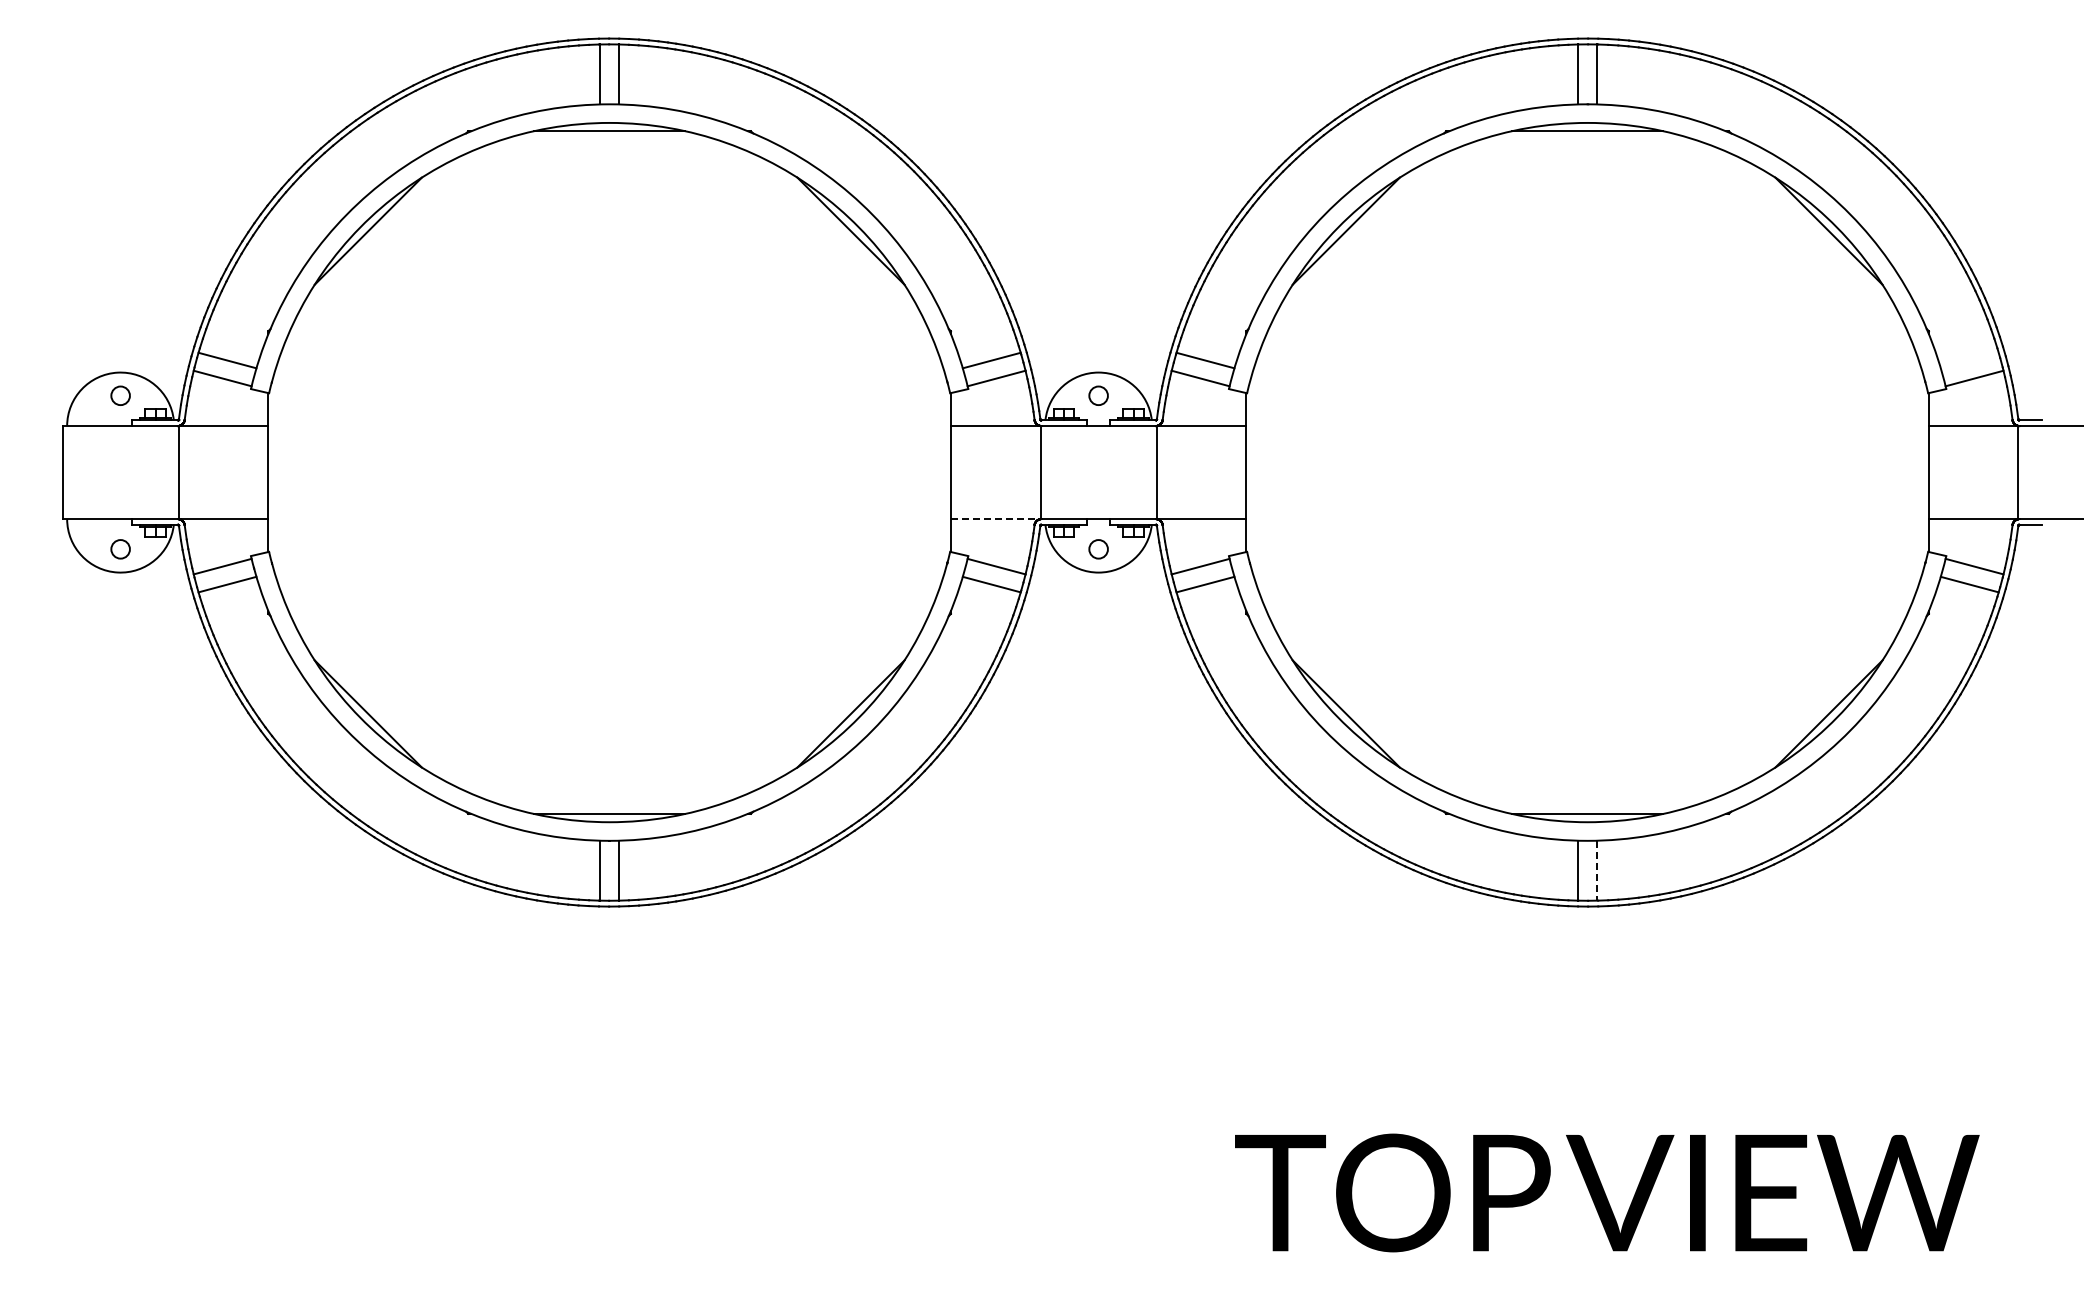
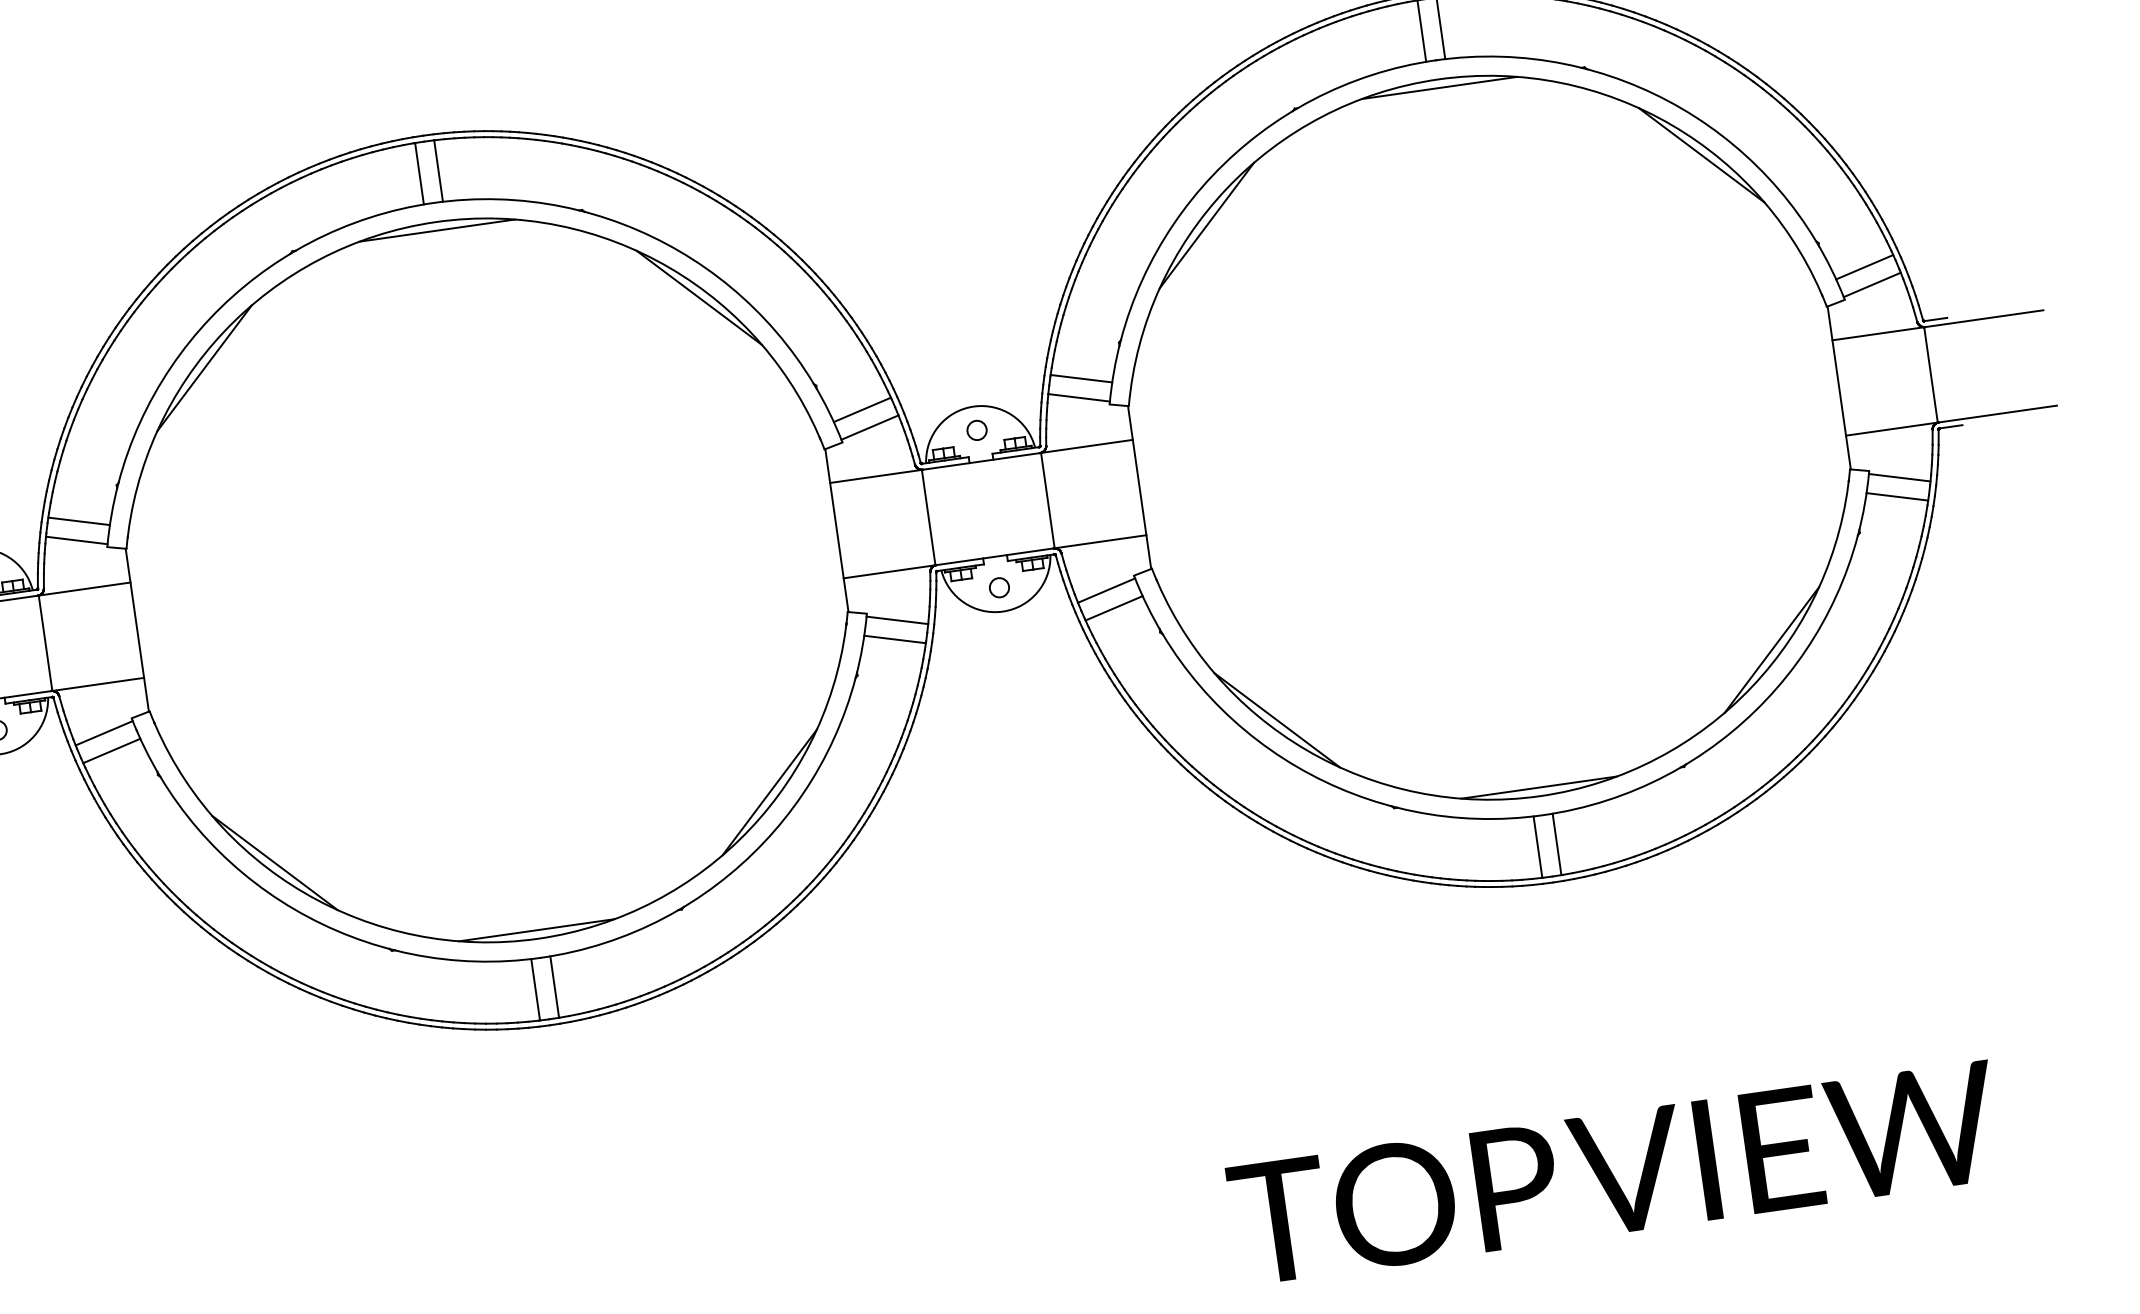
line: (1969, 360) -> (1864, 267), added
line: (995, 519) -> (889, 572), dashed -> solid
line: (1596, 870) -> (1556, 844), dashed -> solid

